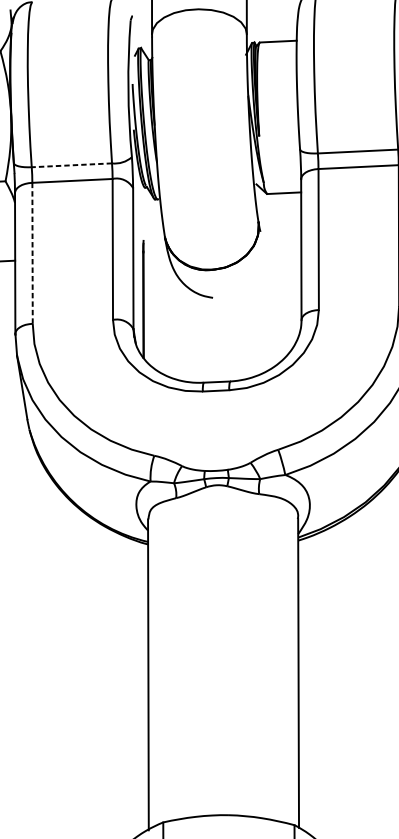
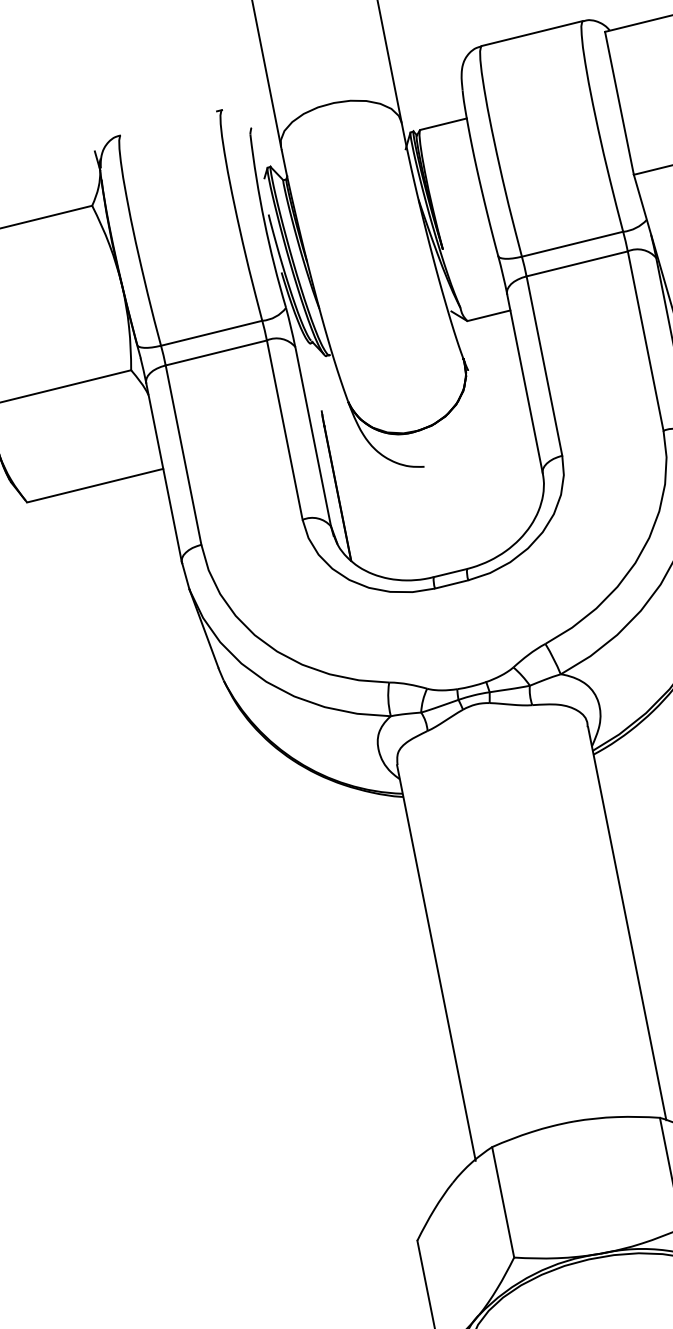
line: (71, 165) -> (211, 333), dashed -> solid
line: (32, 252) -> (183, 454), dashed -> solid

